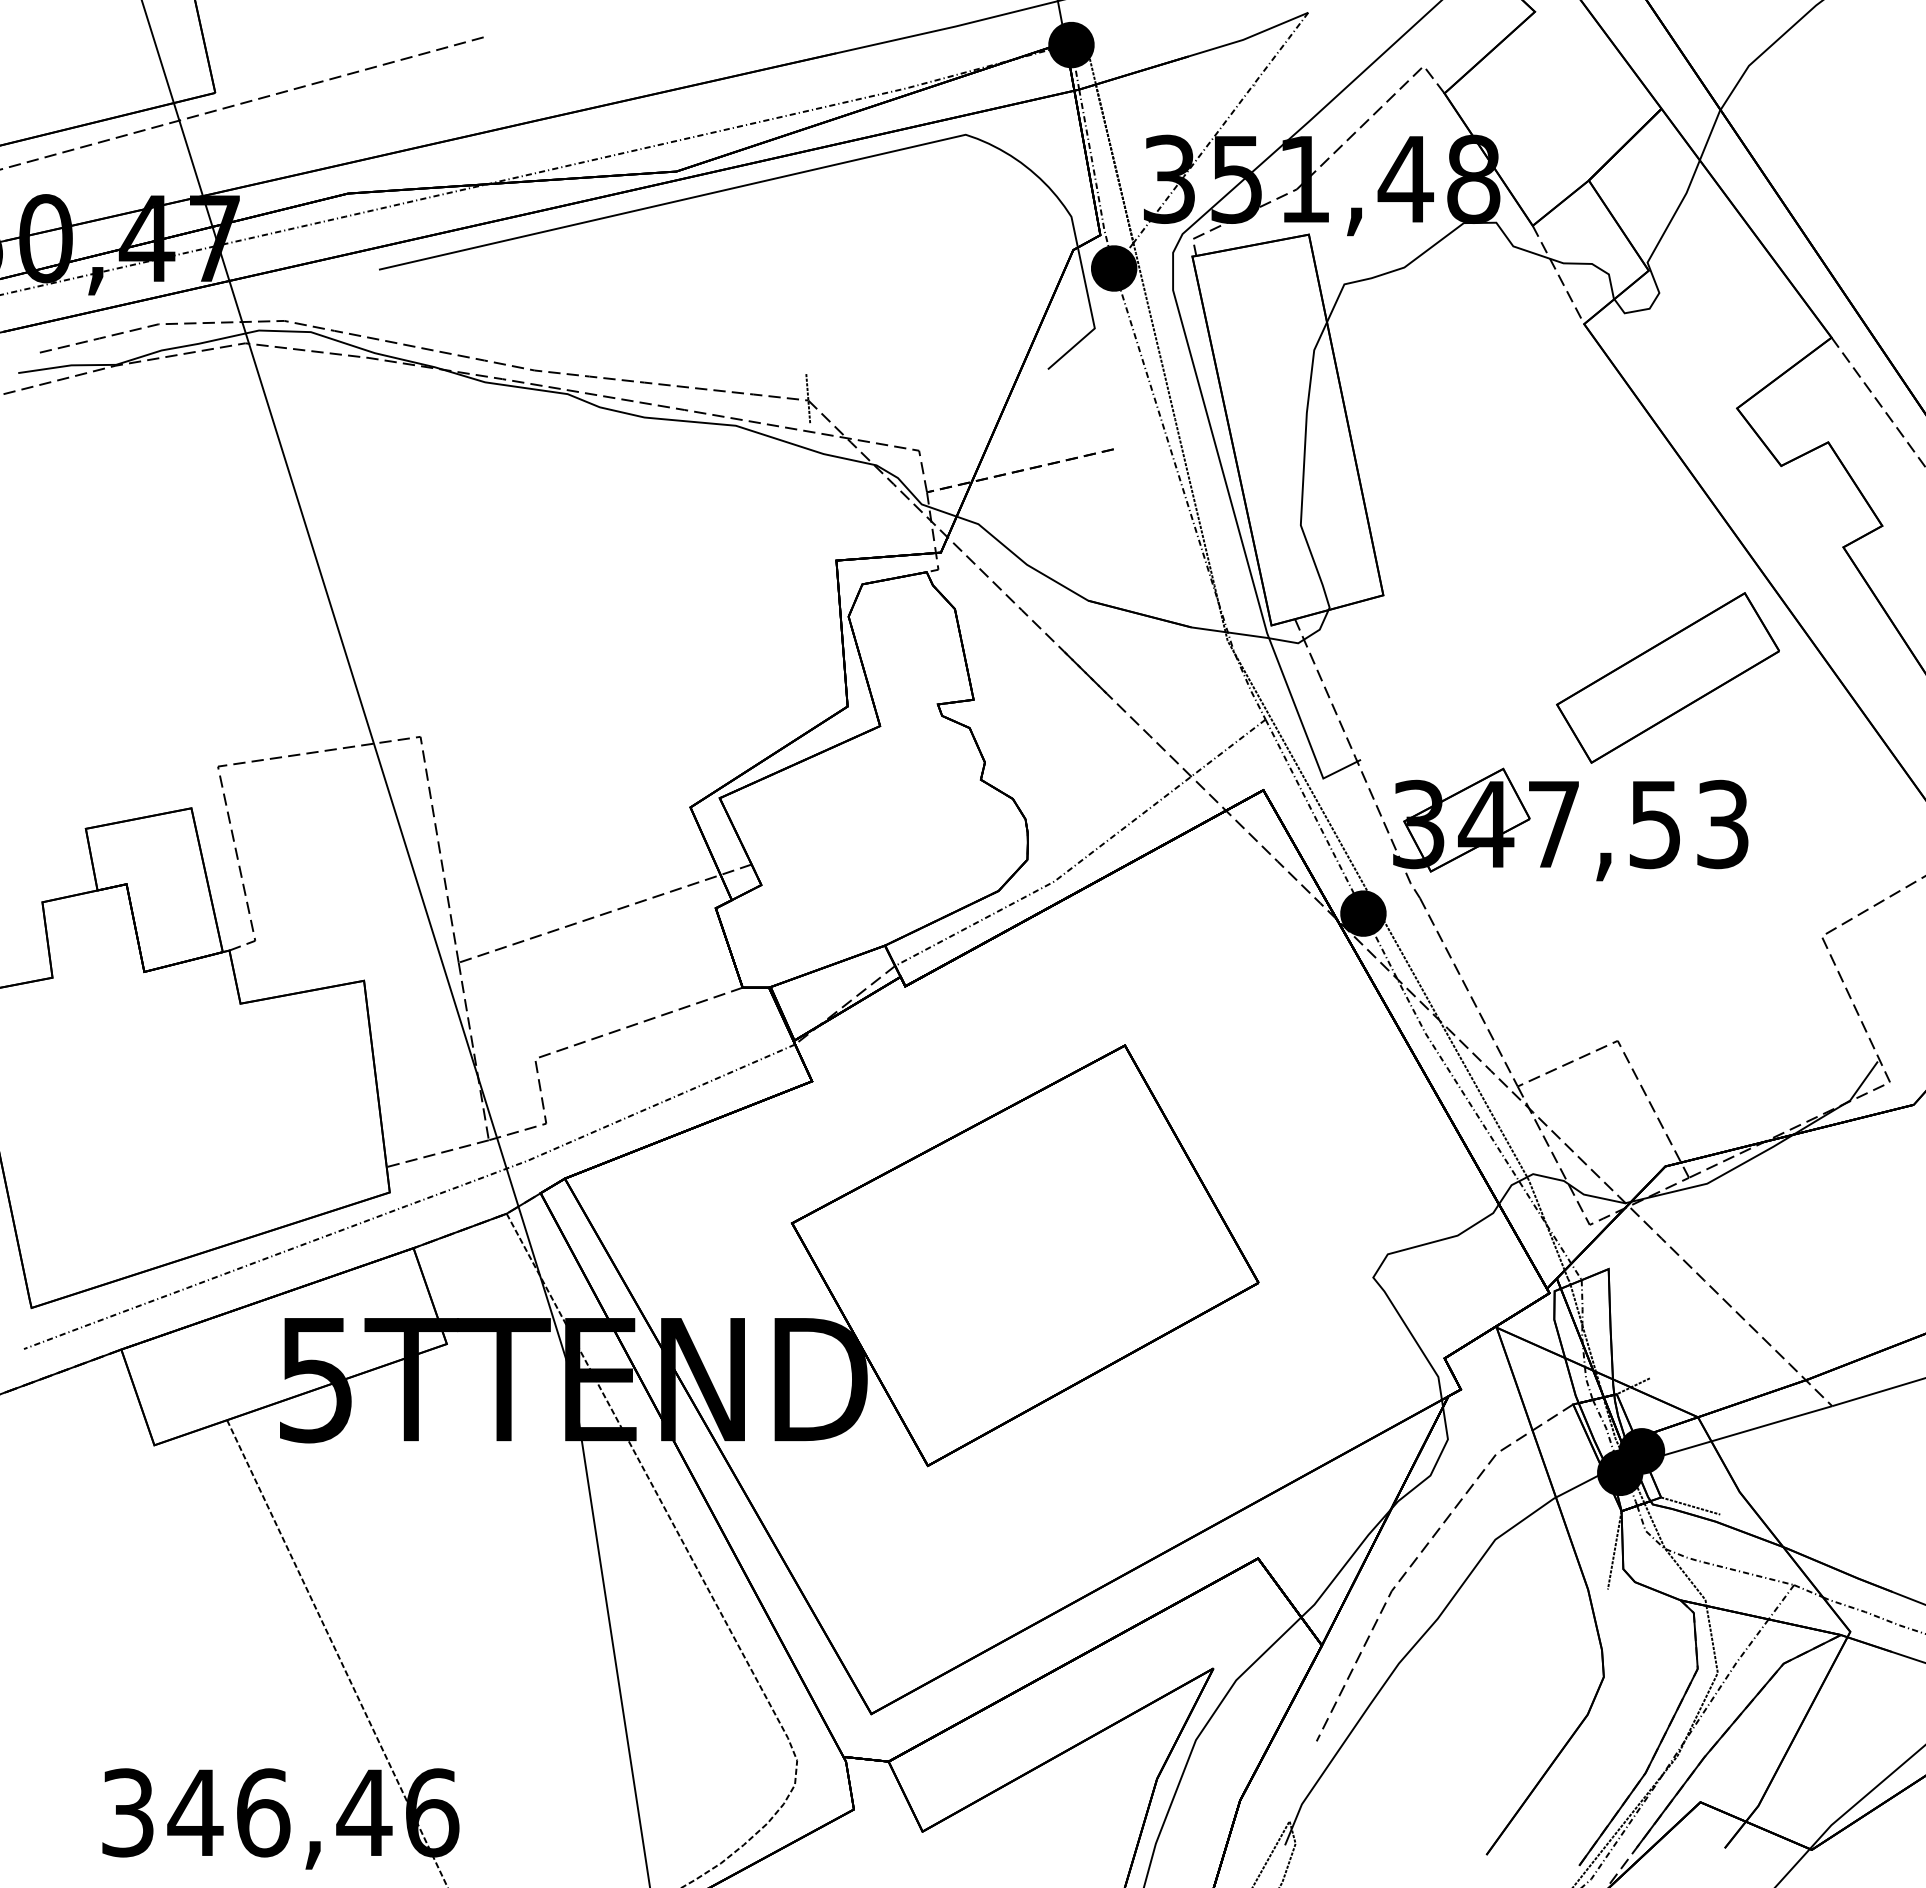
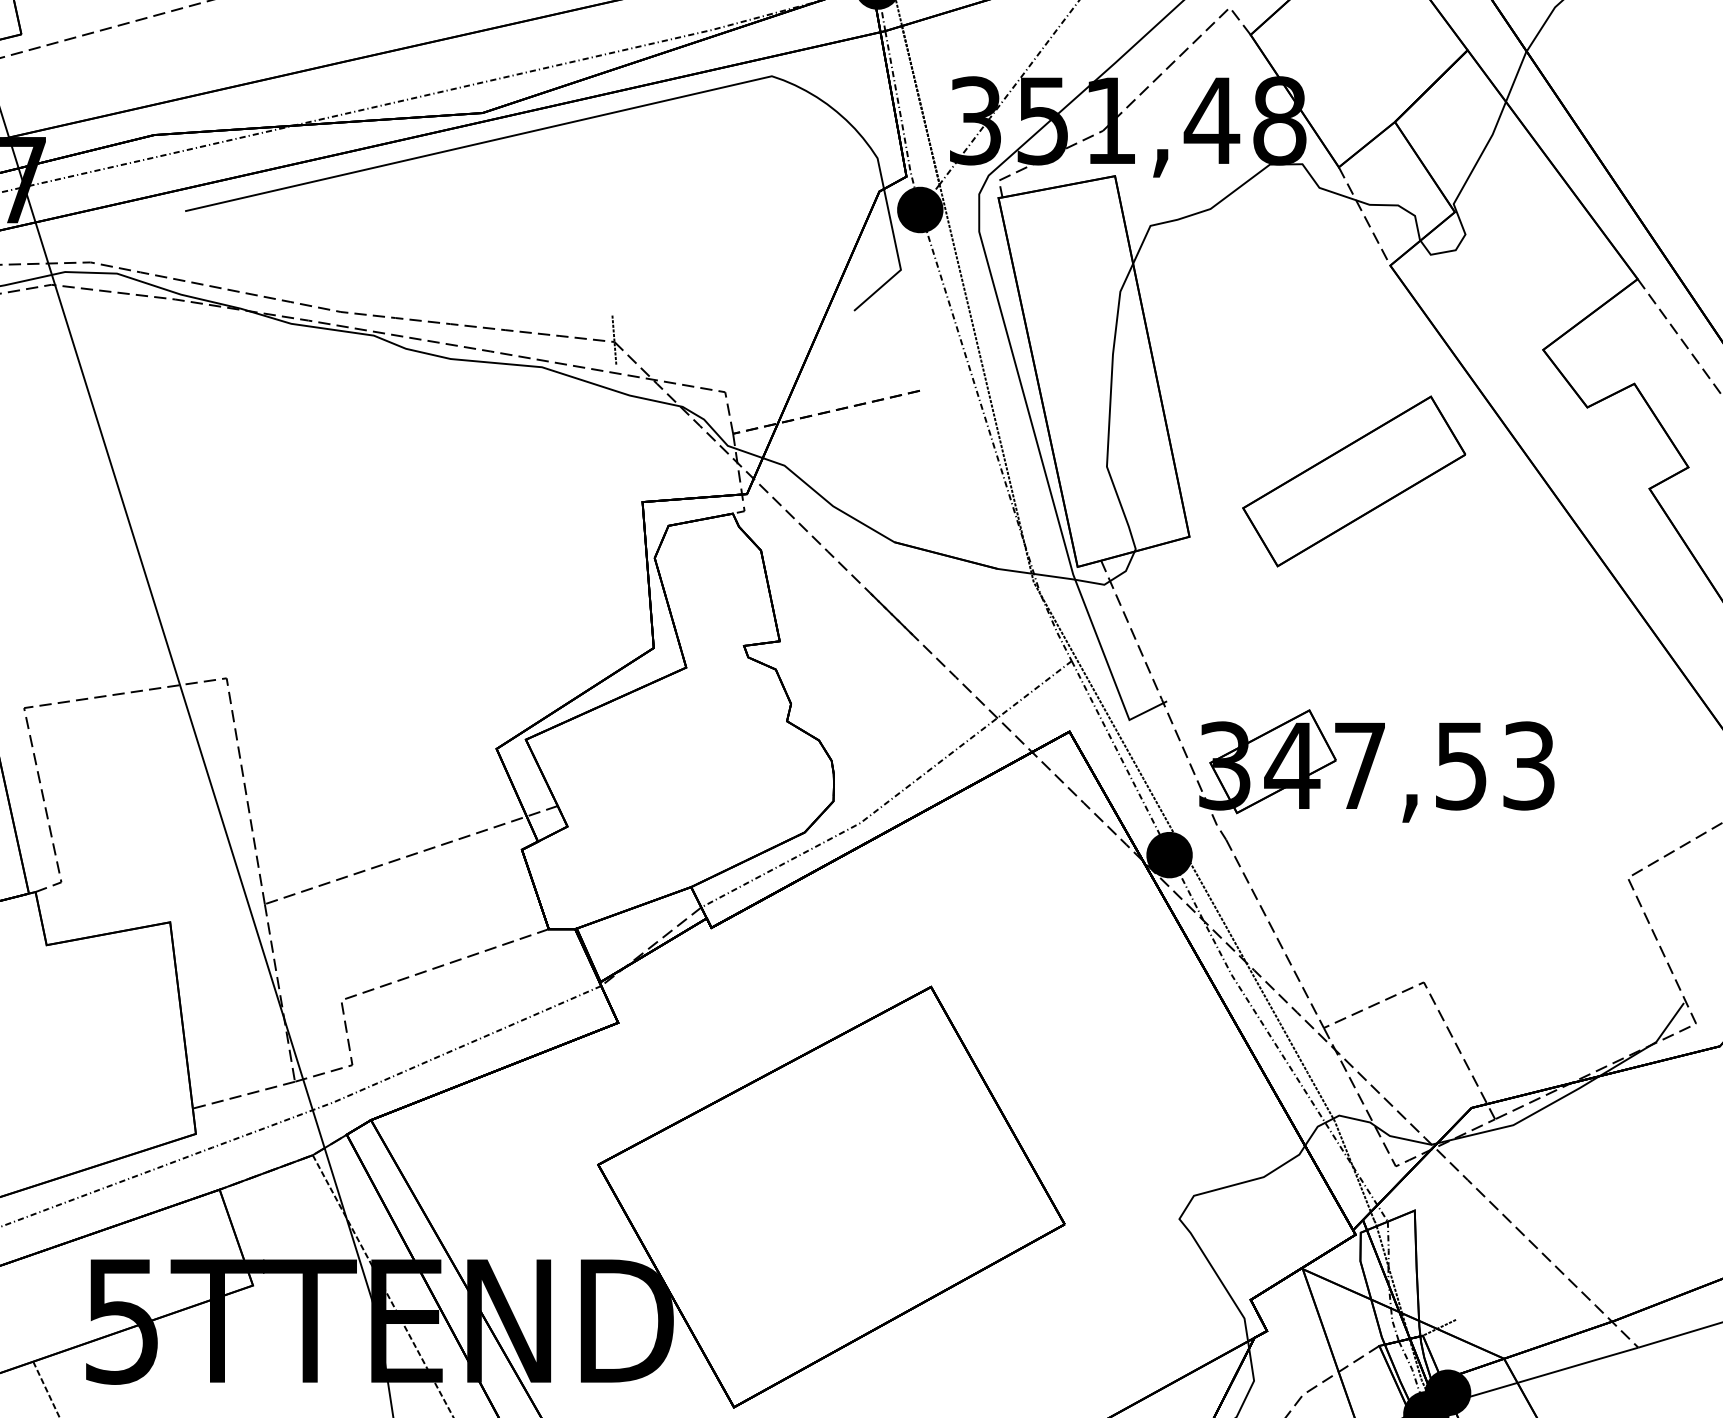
part: (1667, 677) -> (1353, 480), moved

